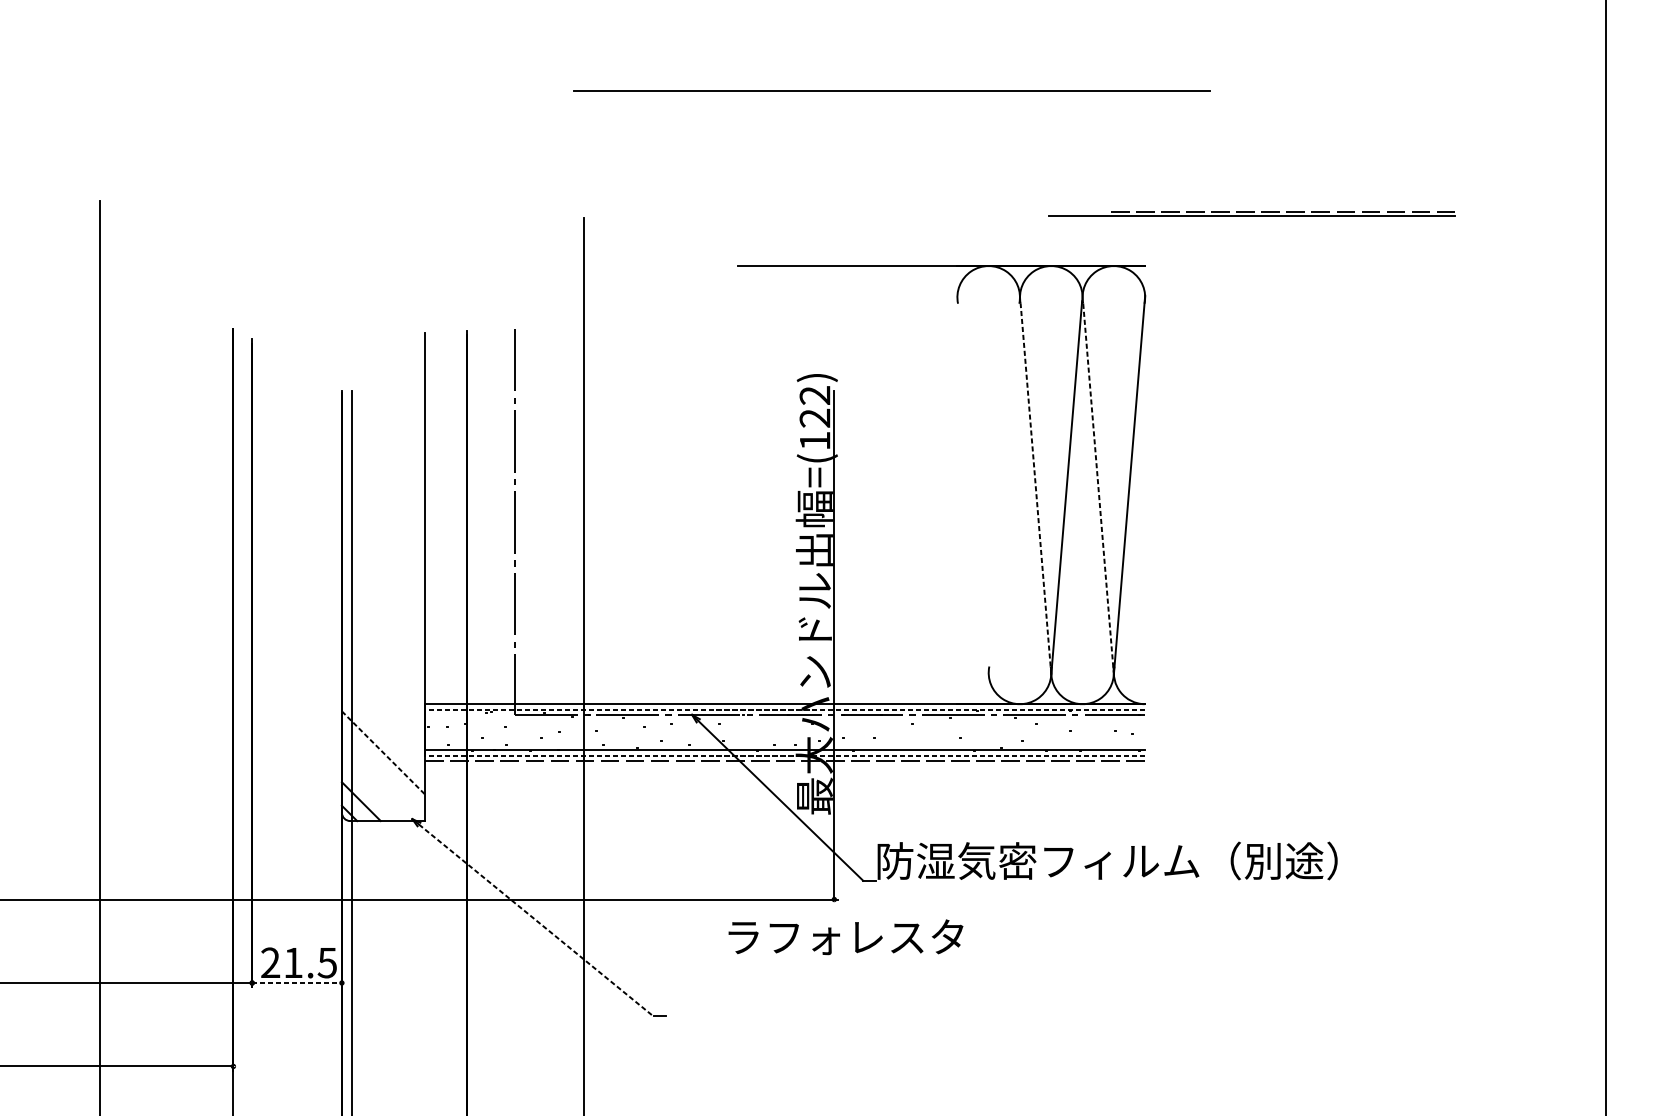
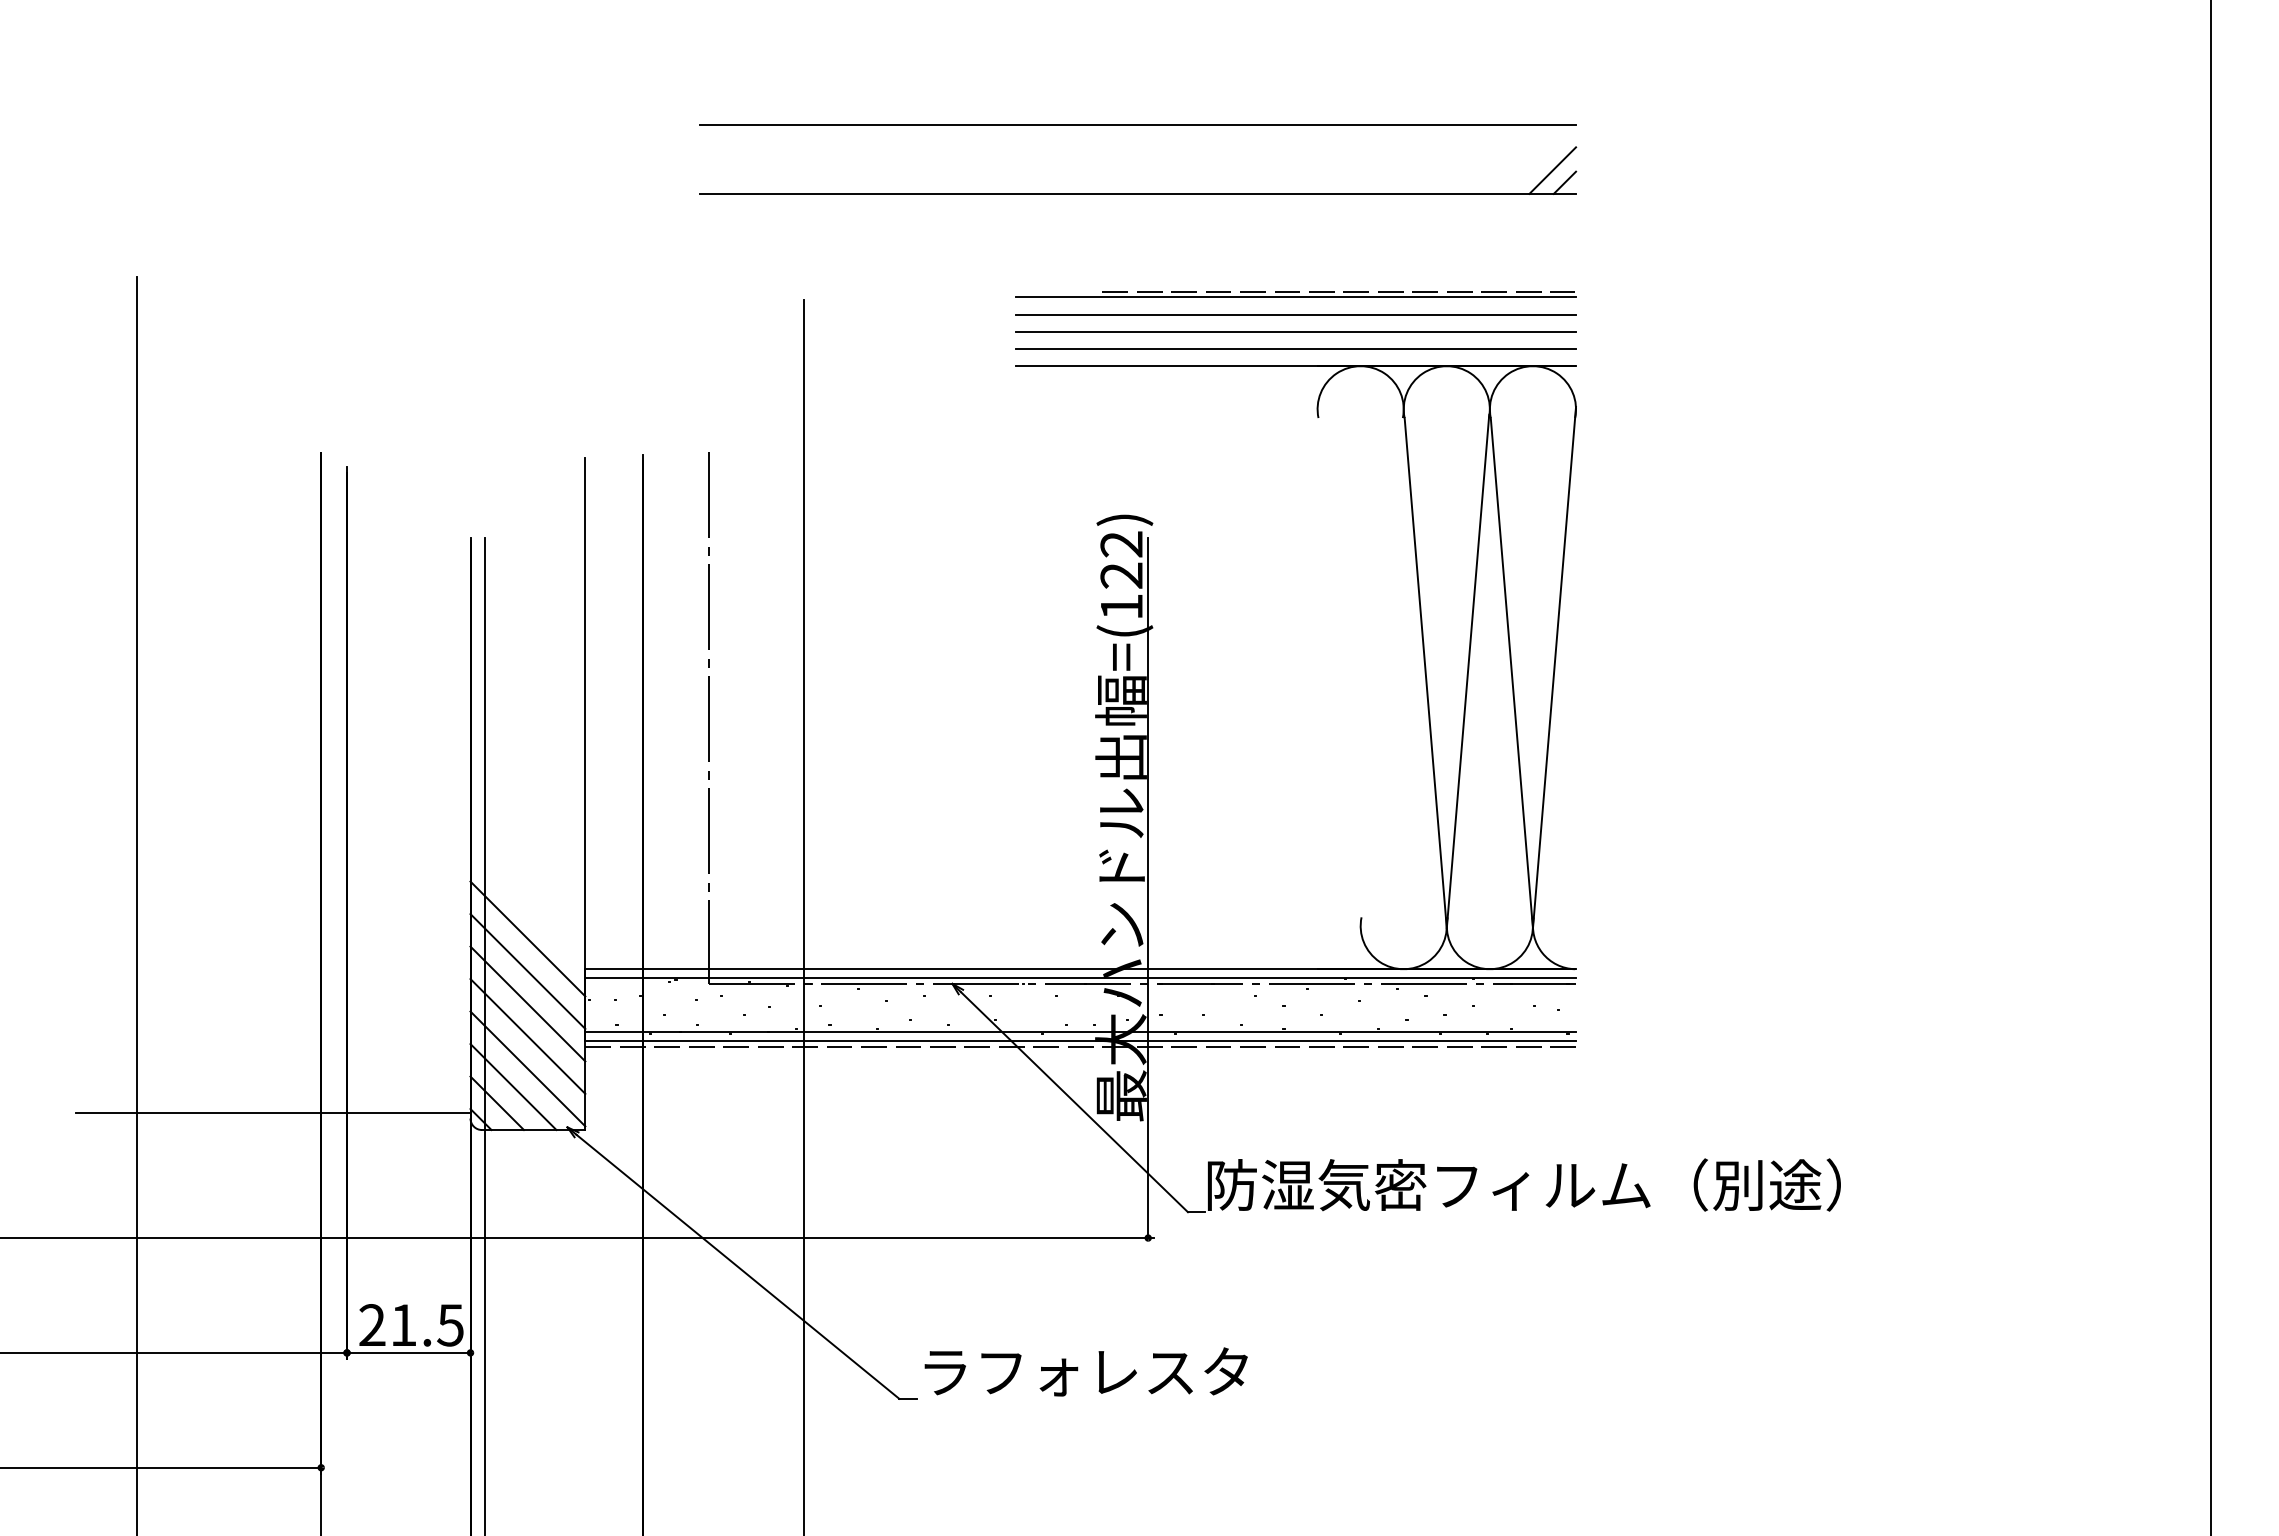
line: (891, 90) -> (1137, 124), moved
part: (827, 140) -> (1138, 193), added
part: (1251, 213) -> (1295, 294), moved
line: (942, 228) -> (1296, 314), added
line: (942, 240) -> (1296, 331), added
line: (942, 253) -> (1296, 348), added
line: (1035, 489) -> (1425, 673), dashed -> solid
line: (1098, 489) -> (1511, 673), dashed -> solid
line: (383, 681) -> (527, 938), added
line: (383, 705) -> (527, 971), added
line: (785, 710) -> (1080, 977), dashed -> solid
line: (383, 729) -> (527, 1003), added
line: (384, 753) -> (528, 1036), dashed -> solid
line: (785, 756) -> (1080, 1041), dashed -> solid
line: (383, 776) -> (527, 1068), added
line: (373, 790) -> (513, 1087), added
line: (198, 808) -> (272, 1112), added
line: (536, 920) -> (738, 1267), dashed -> solid
text: (845, 936) -> (1085, 1371), moved
line: (296, 982) -> (408, 1352), dashed -> solid

